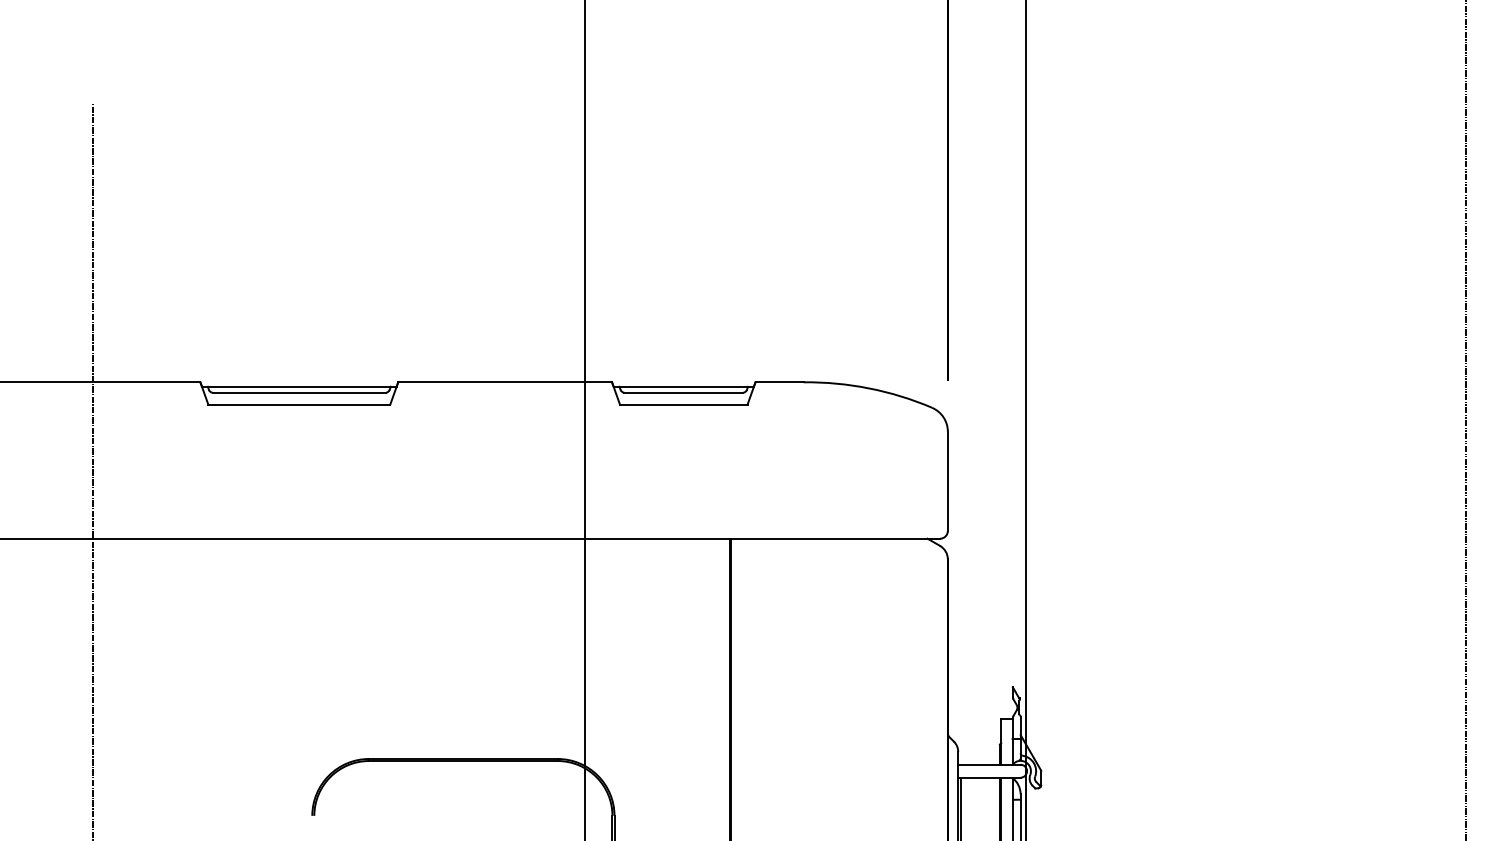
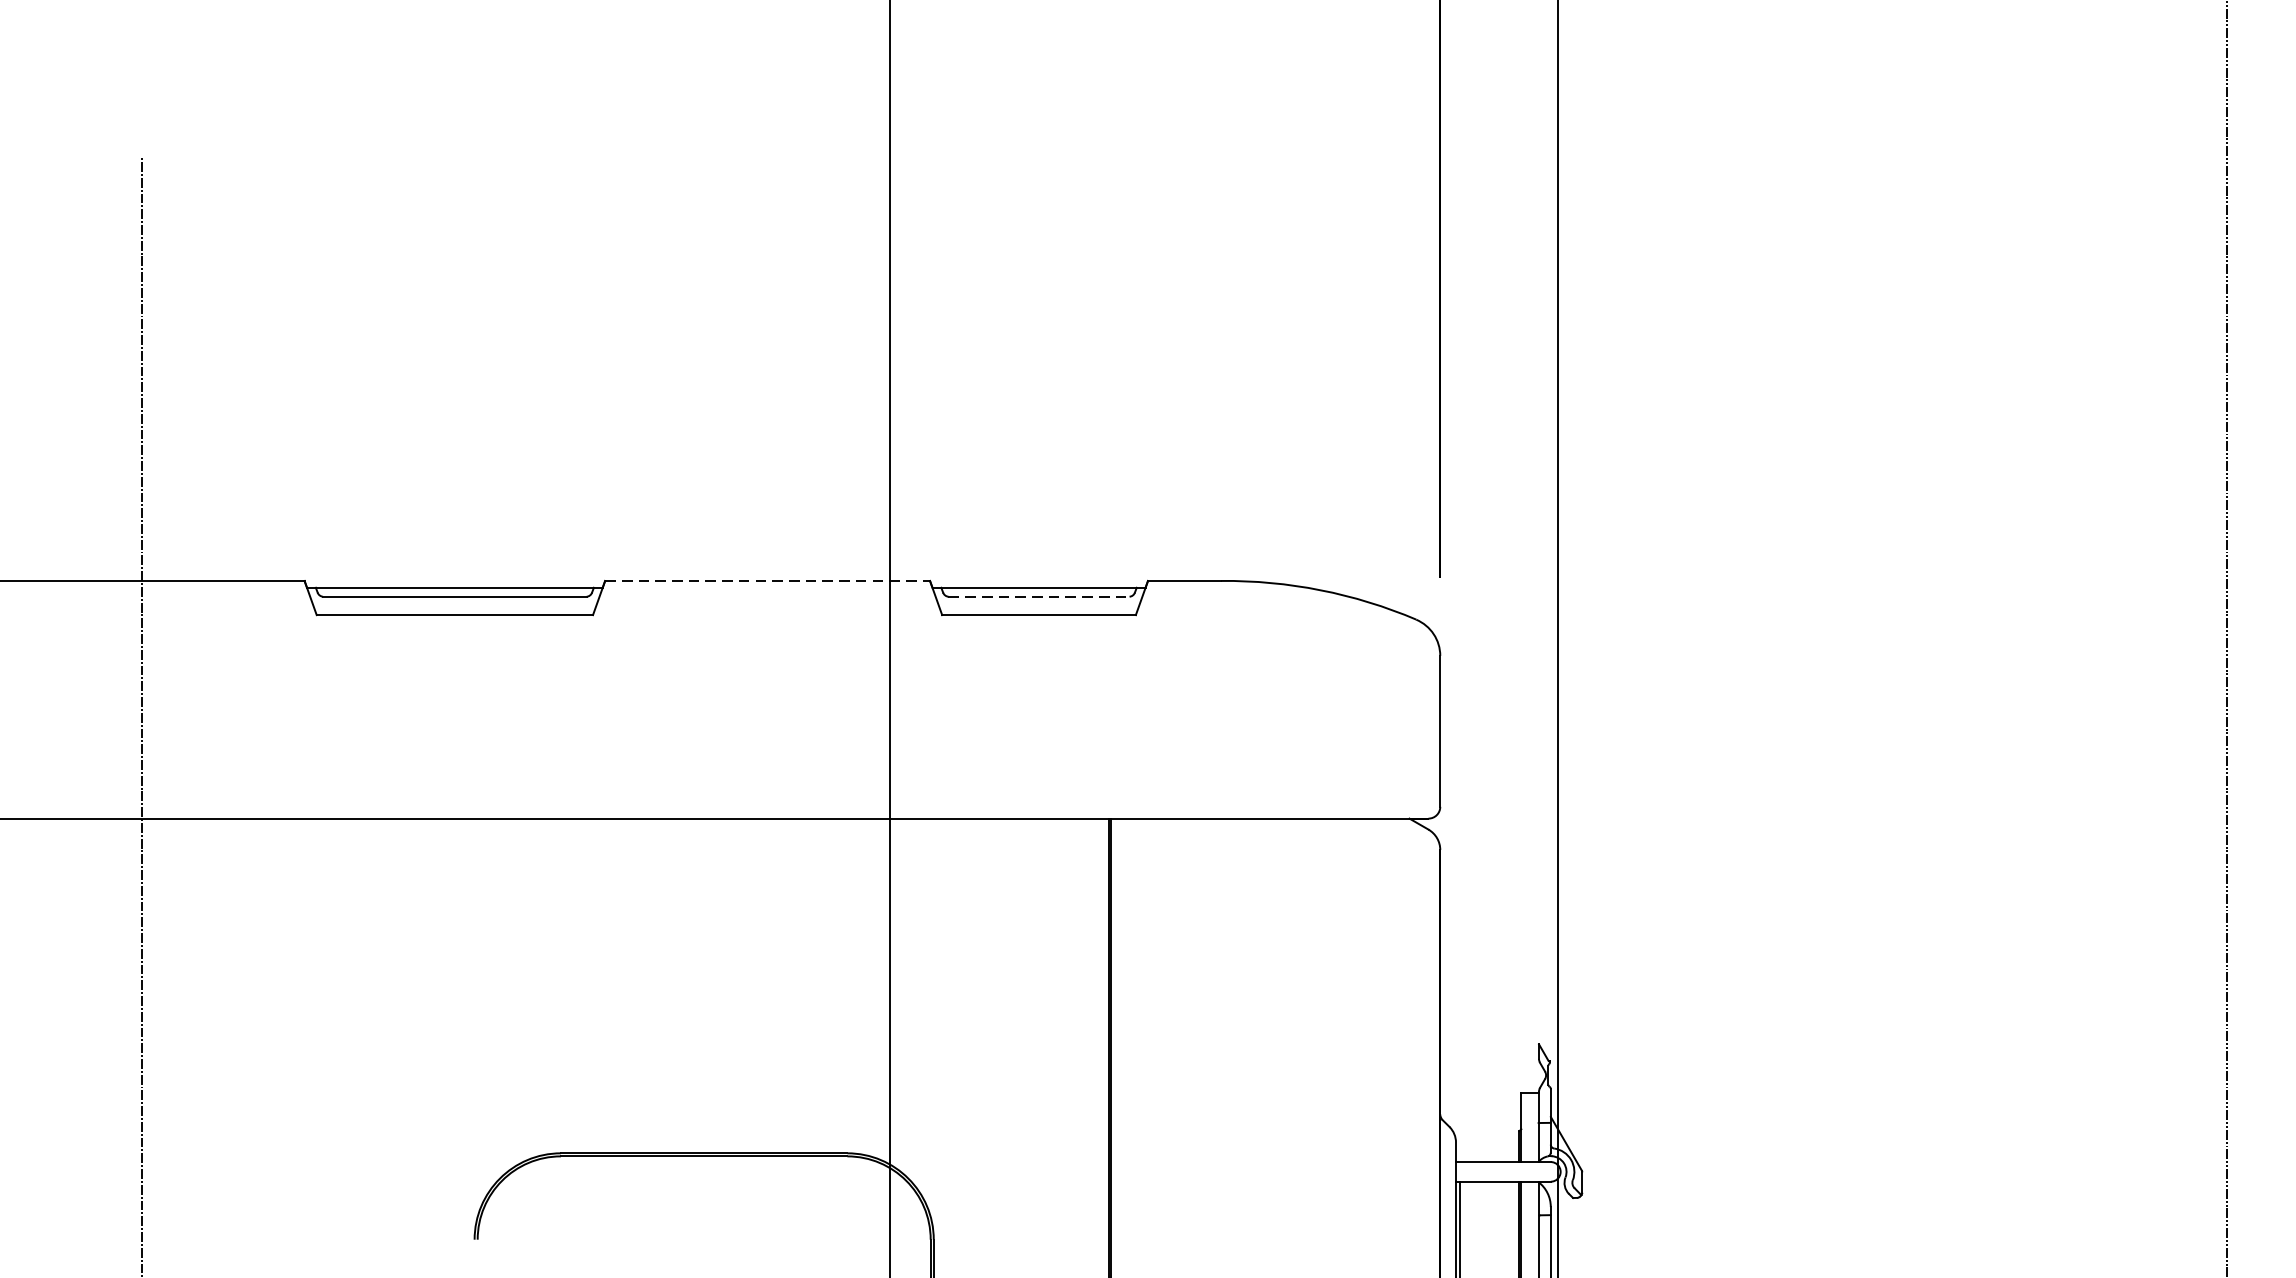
line: (505, 382) -> (768, 581), solid -> dashed
line: (683, 392) -> (1038, 596), solid -> dashed

